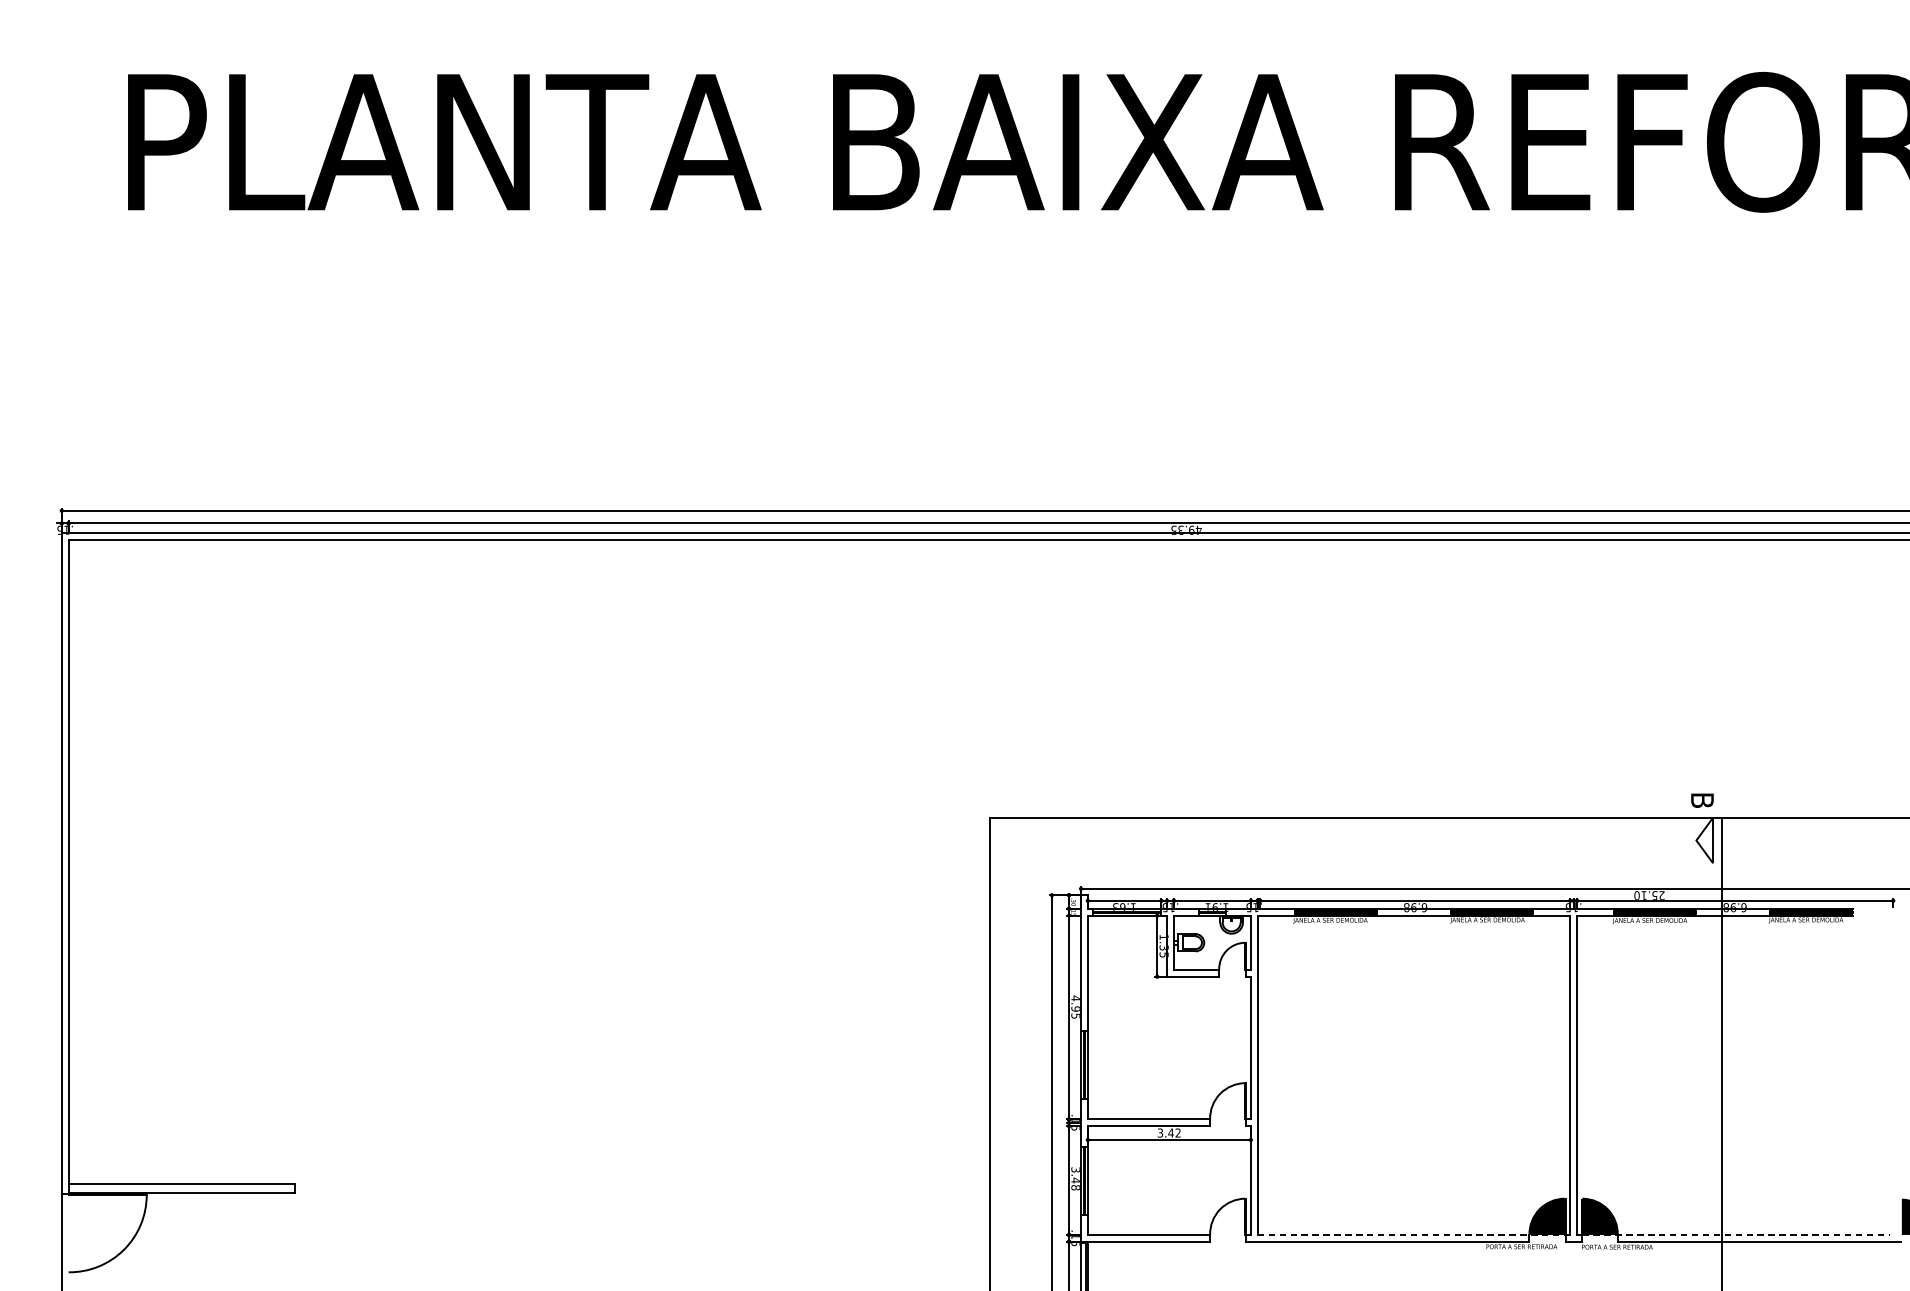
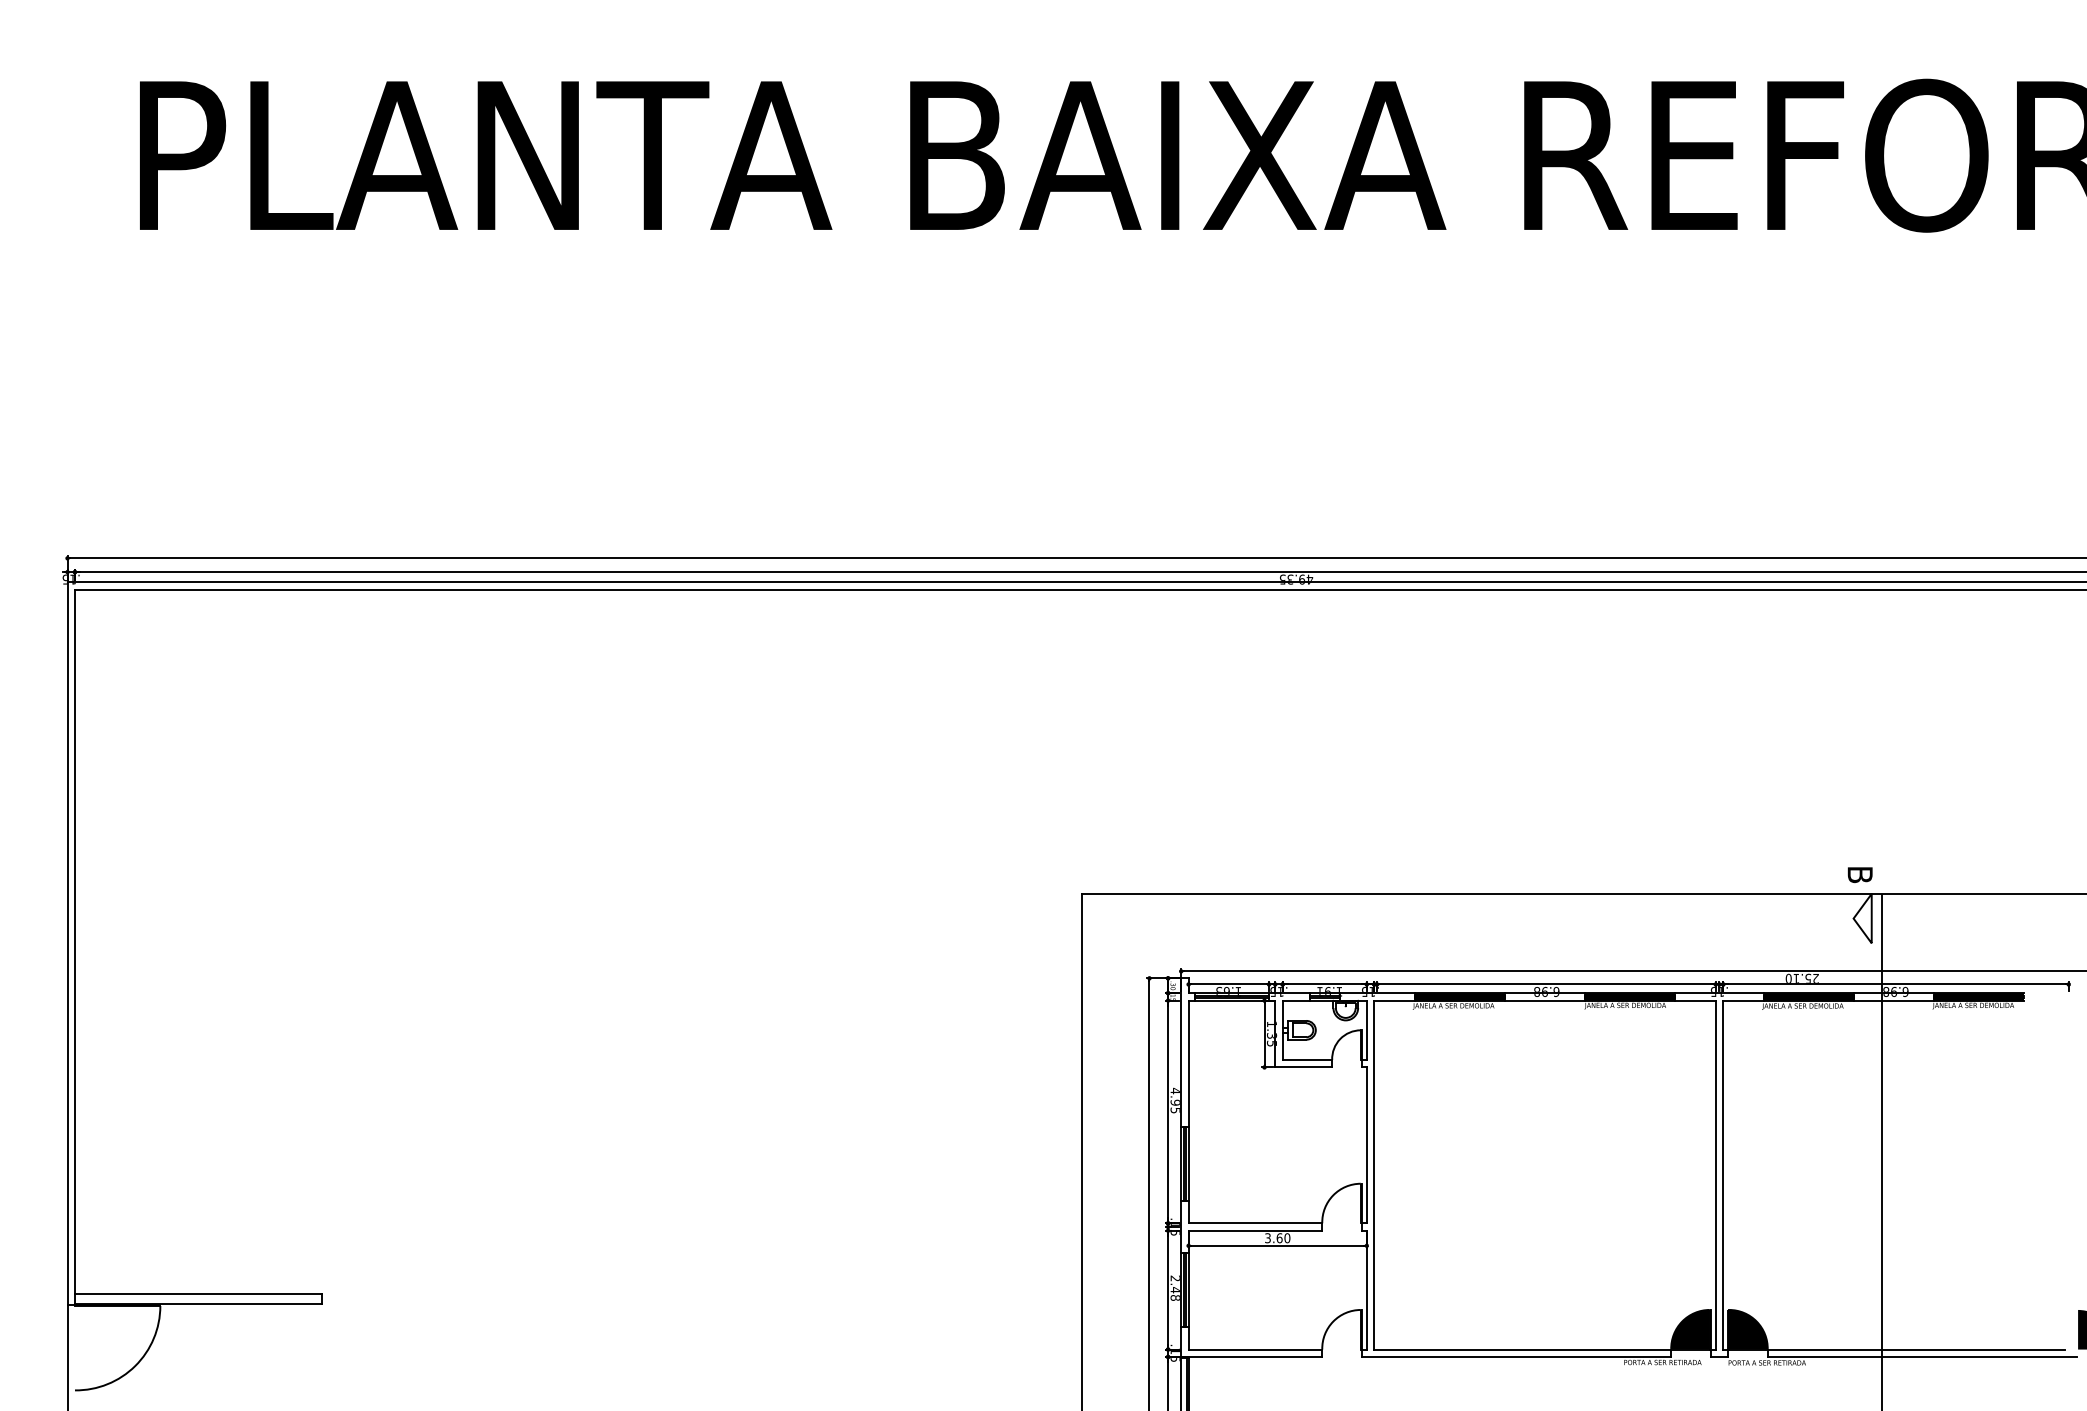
text: (1174, 1133) -> (1283, 1238), 3.42 -> 3.60
text: (1074, 1169) -> (1174, 1278), 3.48 -> 2.48
line: (1411, 1234) -> (1542, 1349), dashed -> solid
line: (1735, 1234) -> (1896, 1349), dashed -> solid

